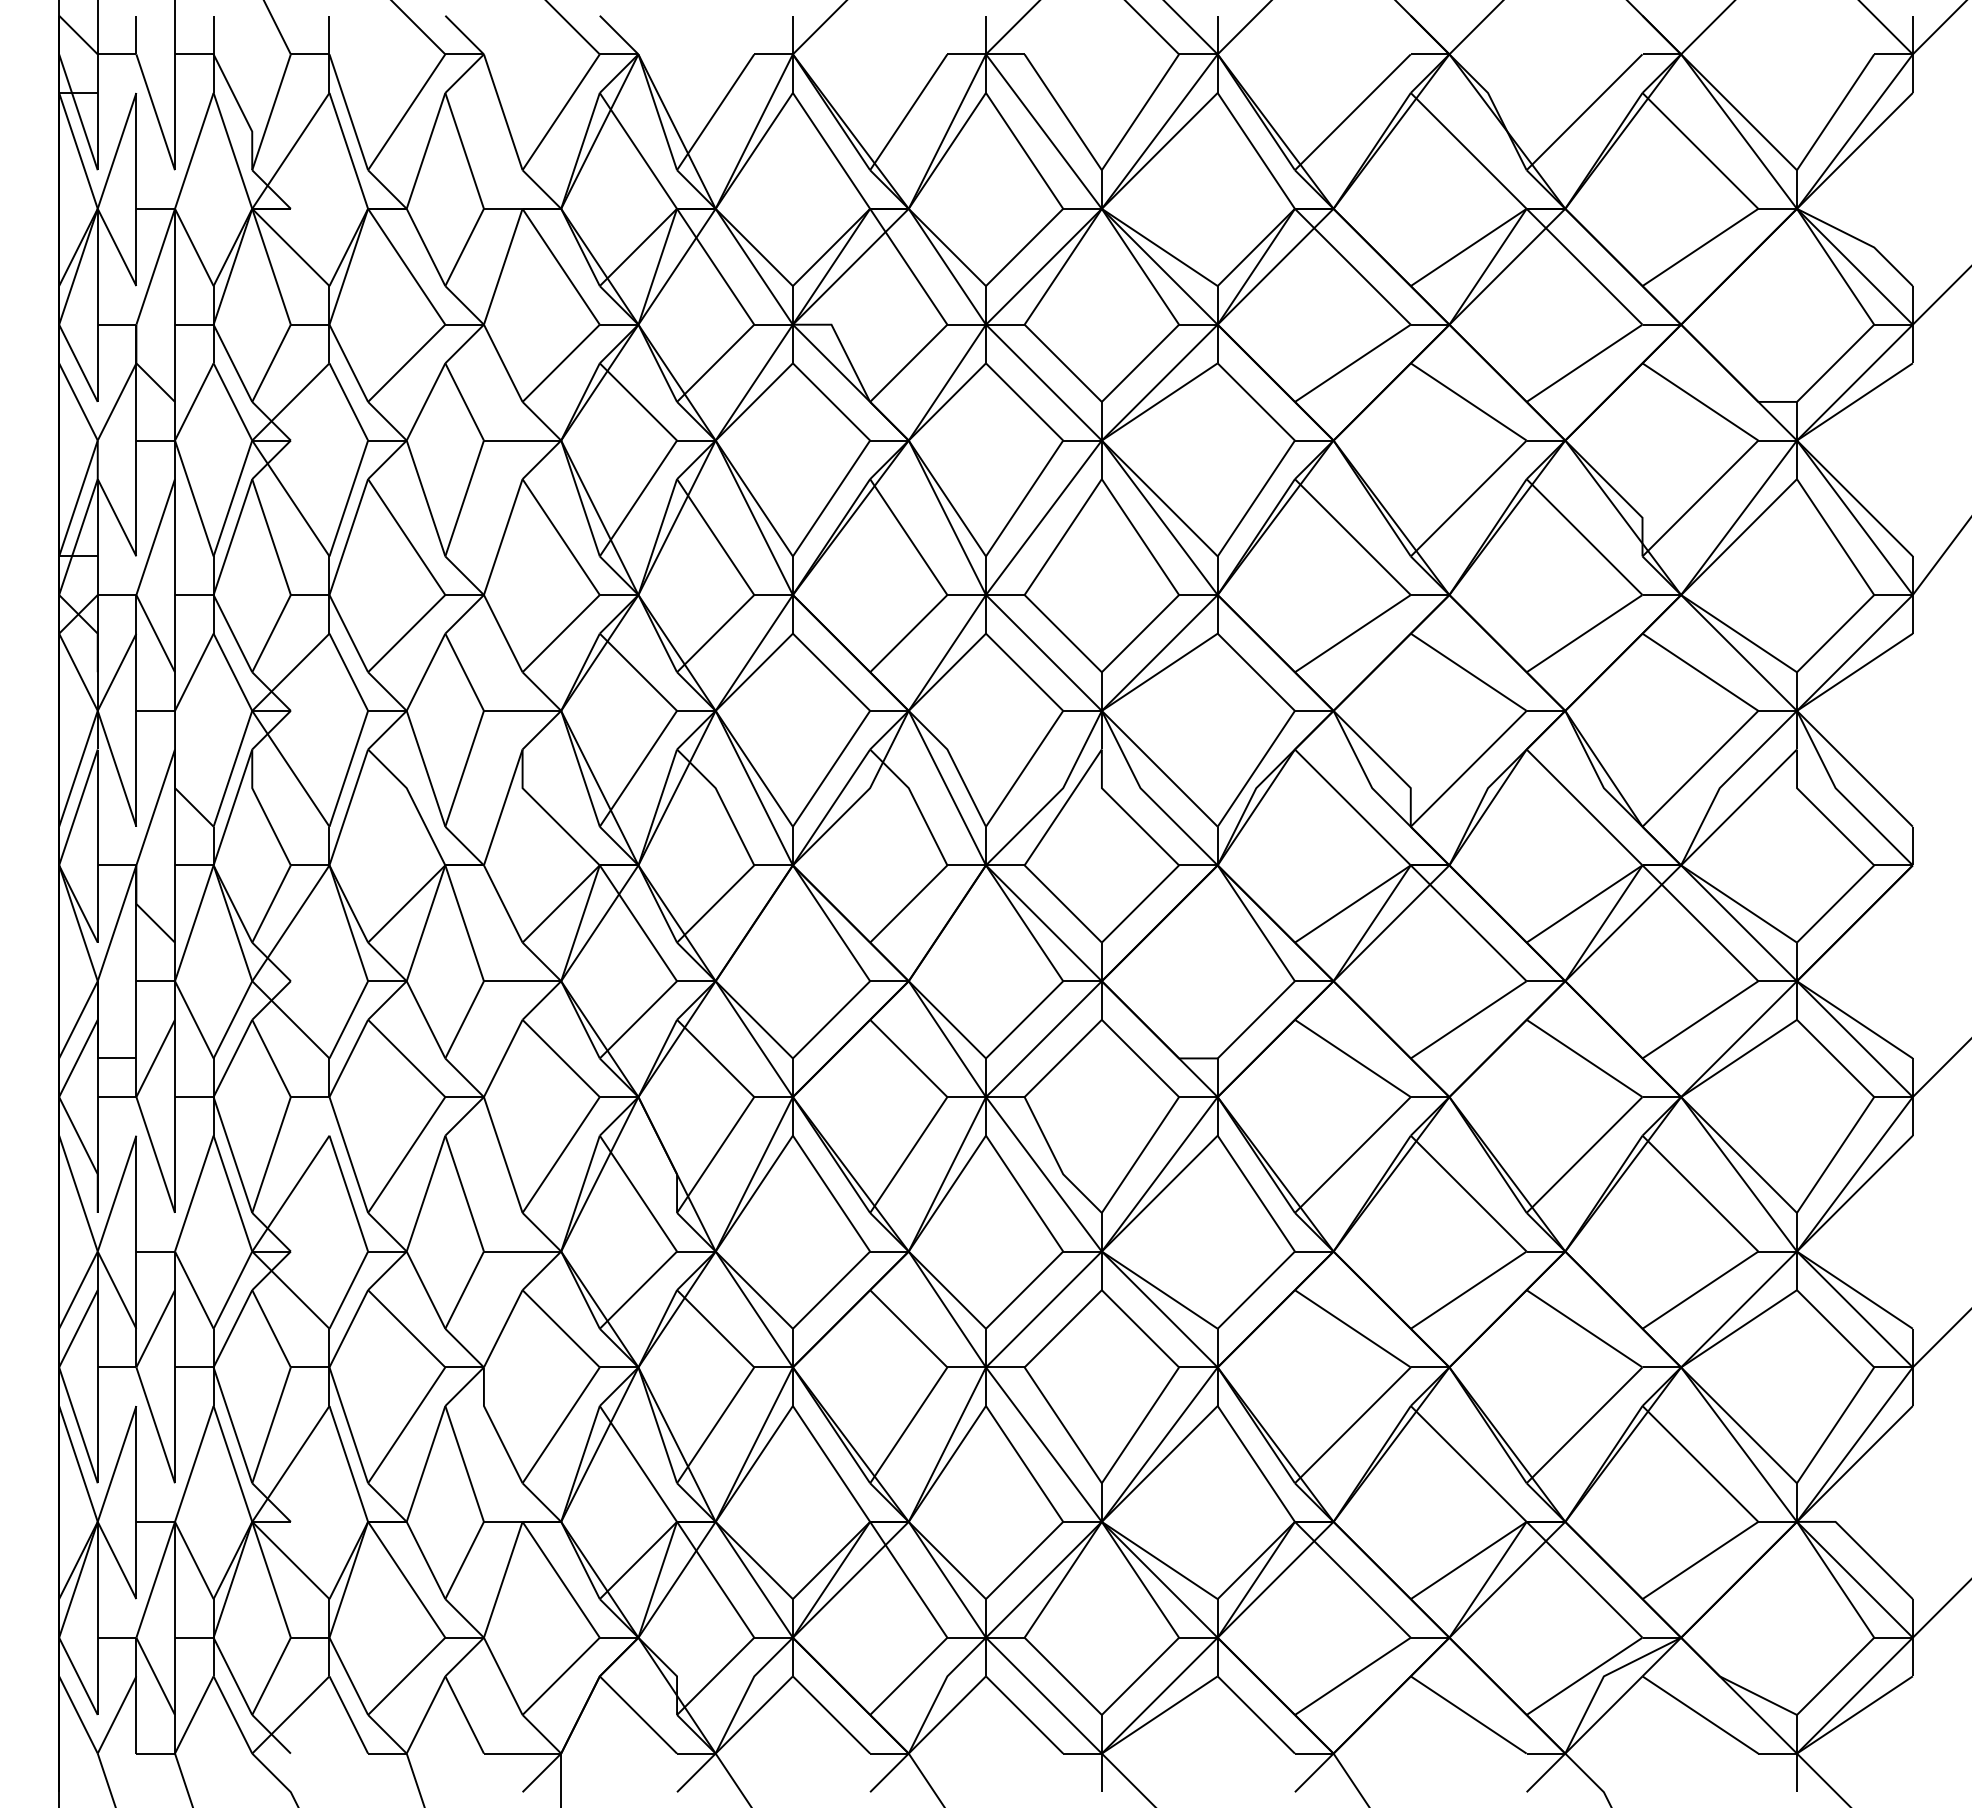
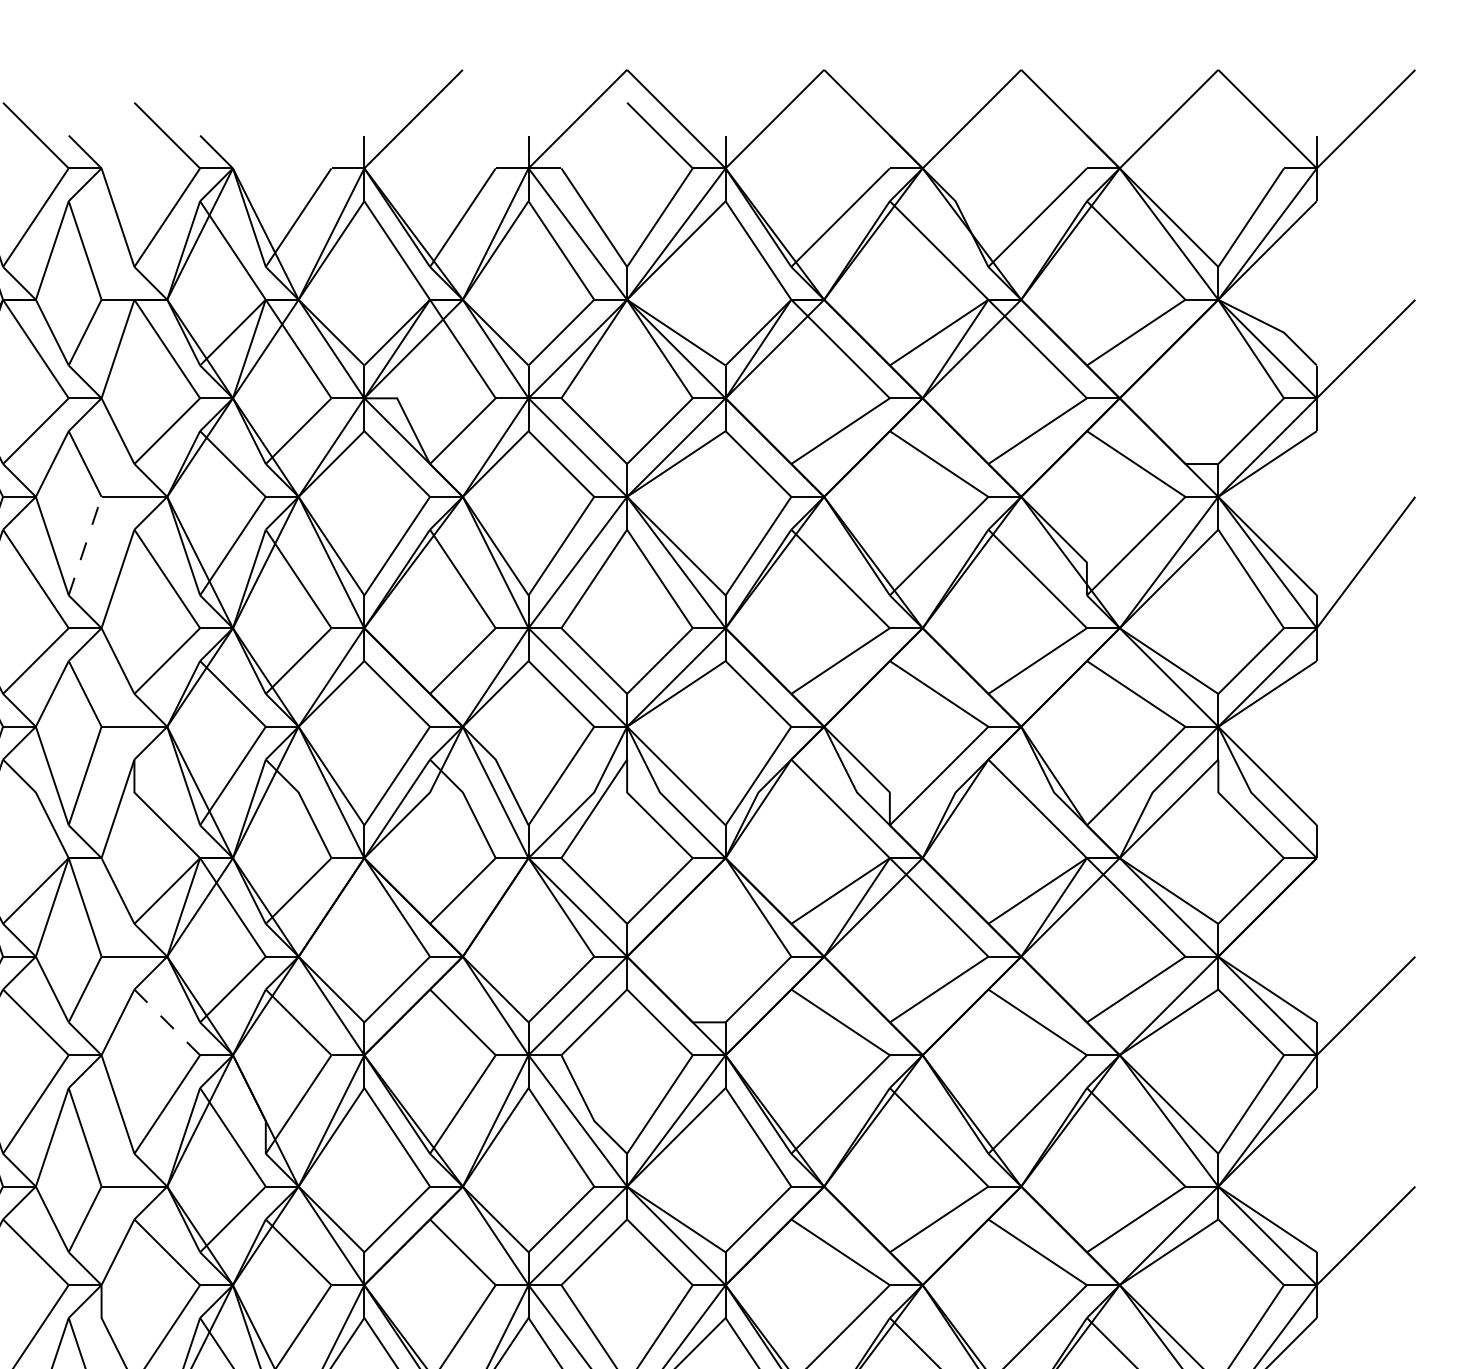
line: (464, 498) -> (85, 546), solid -> dashed
line: (561, 1058) -> (167, 1022), solid -> dashed

